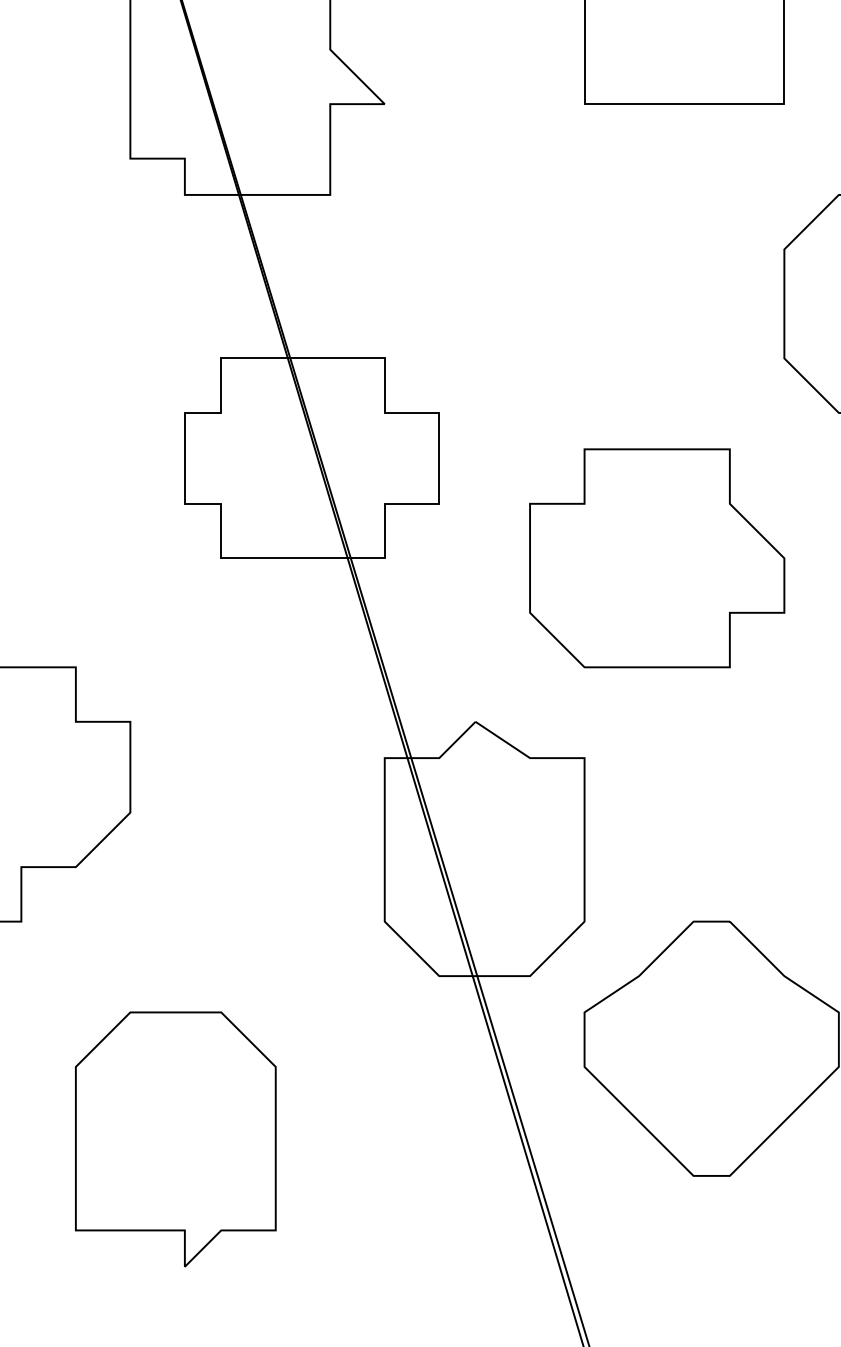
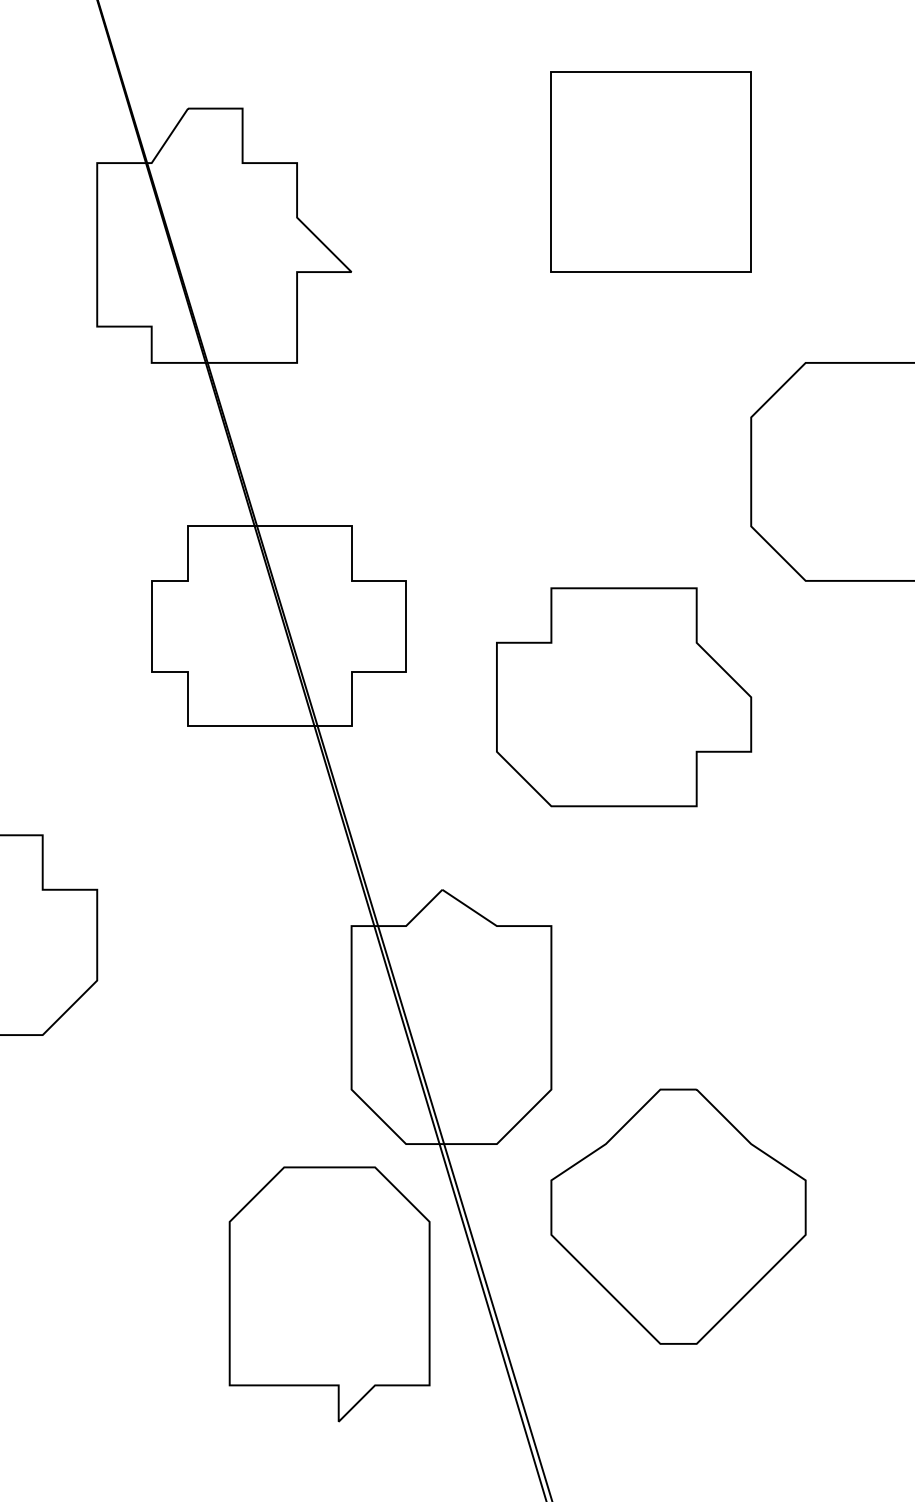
part: (657, 558) -> (624, 697), moved
part: (175, 1139) -> (329, 1294), moved

